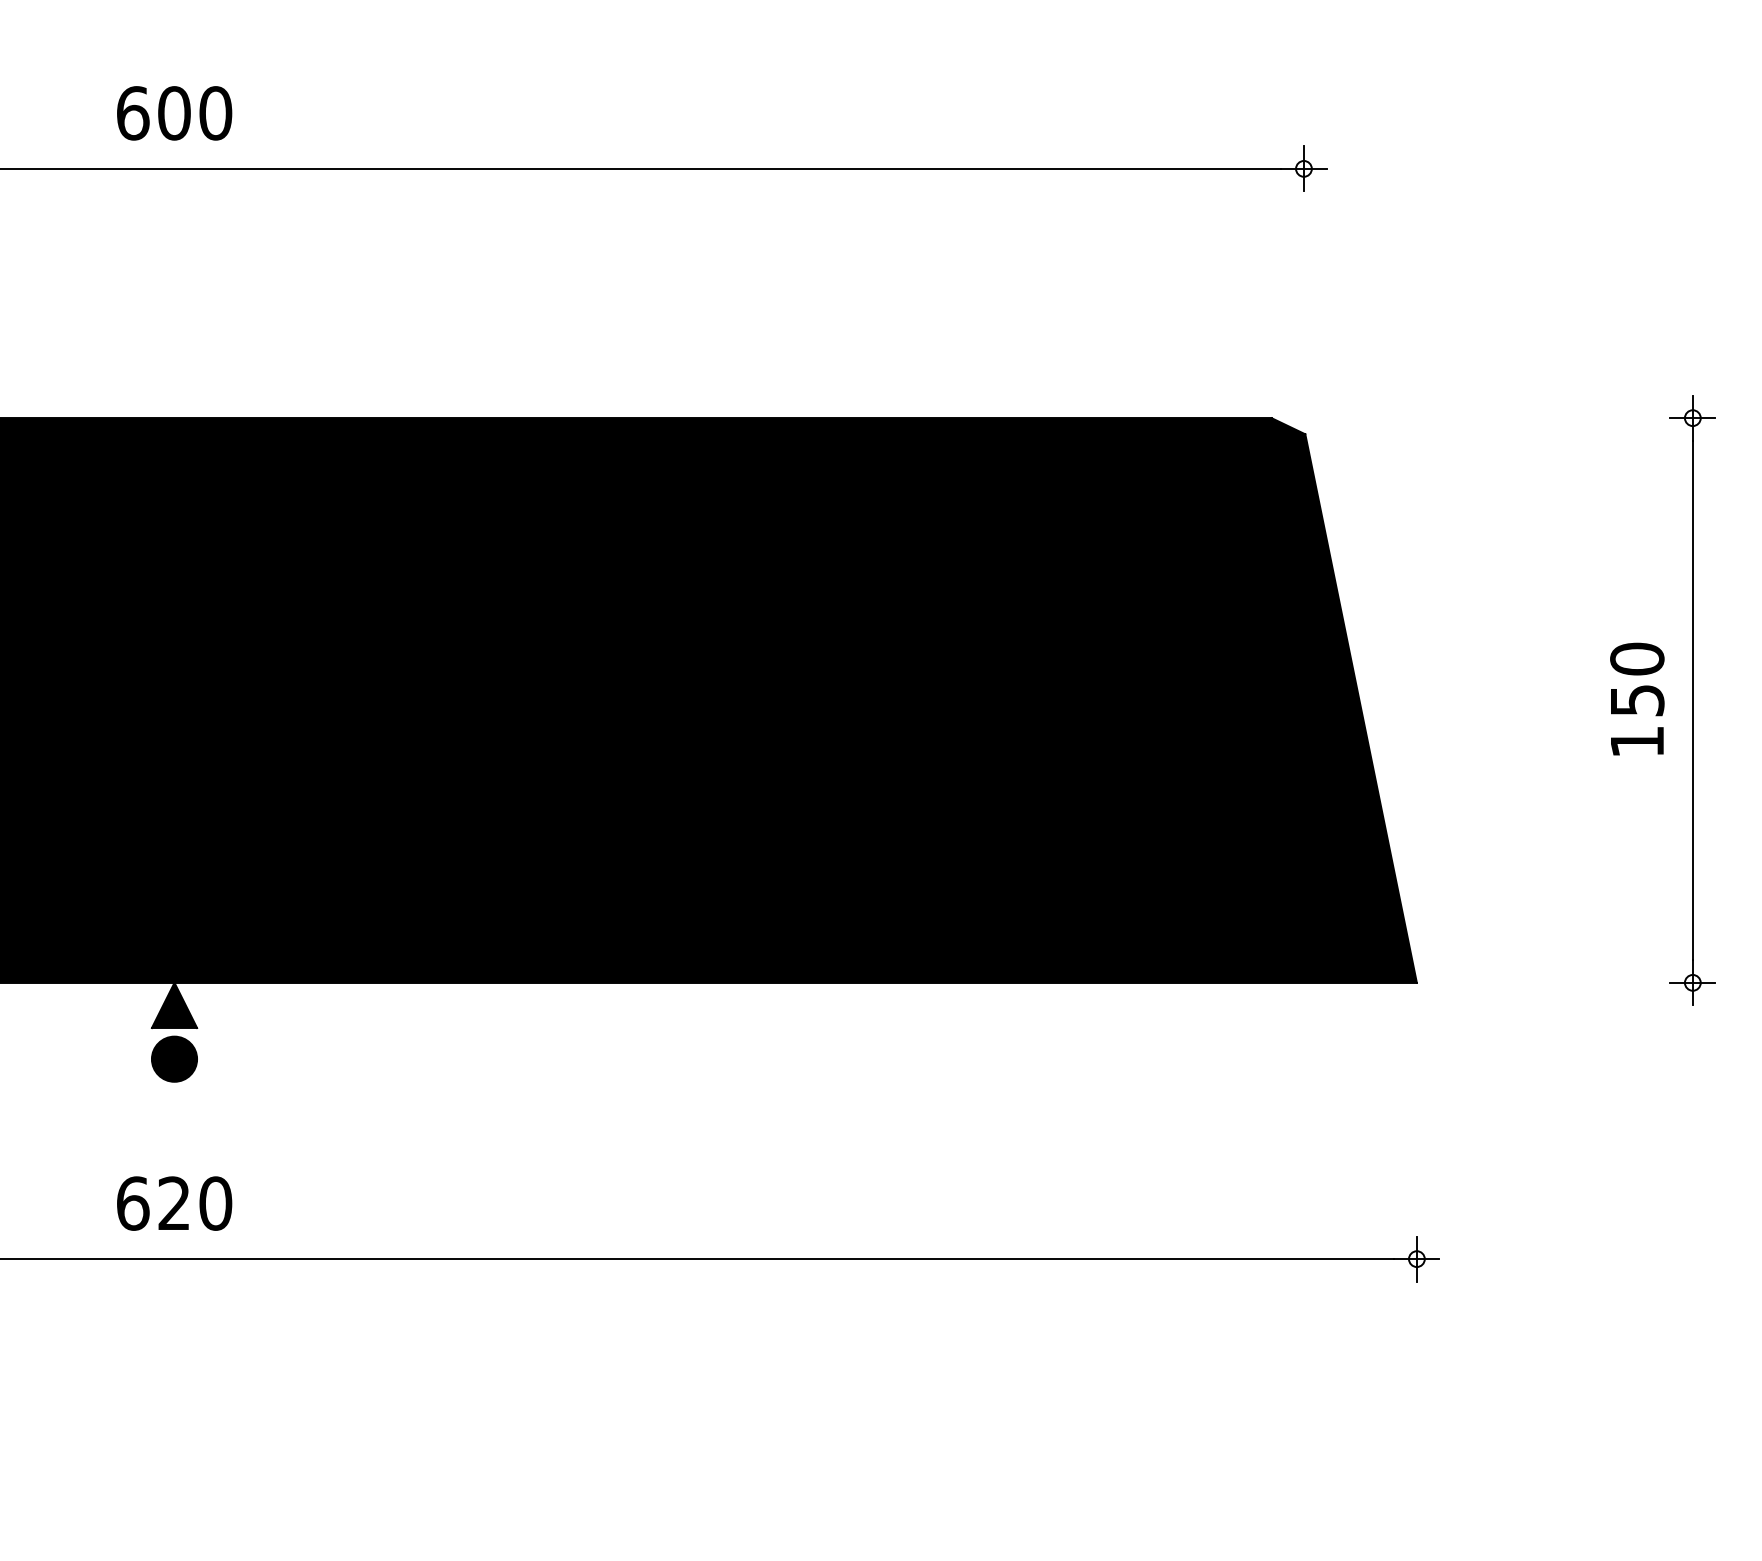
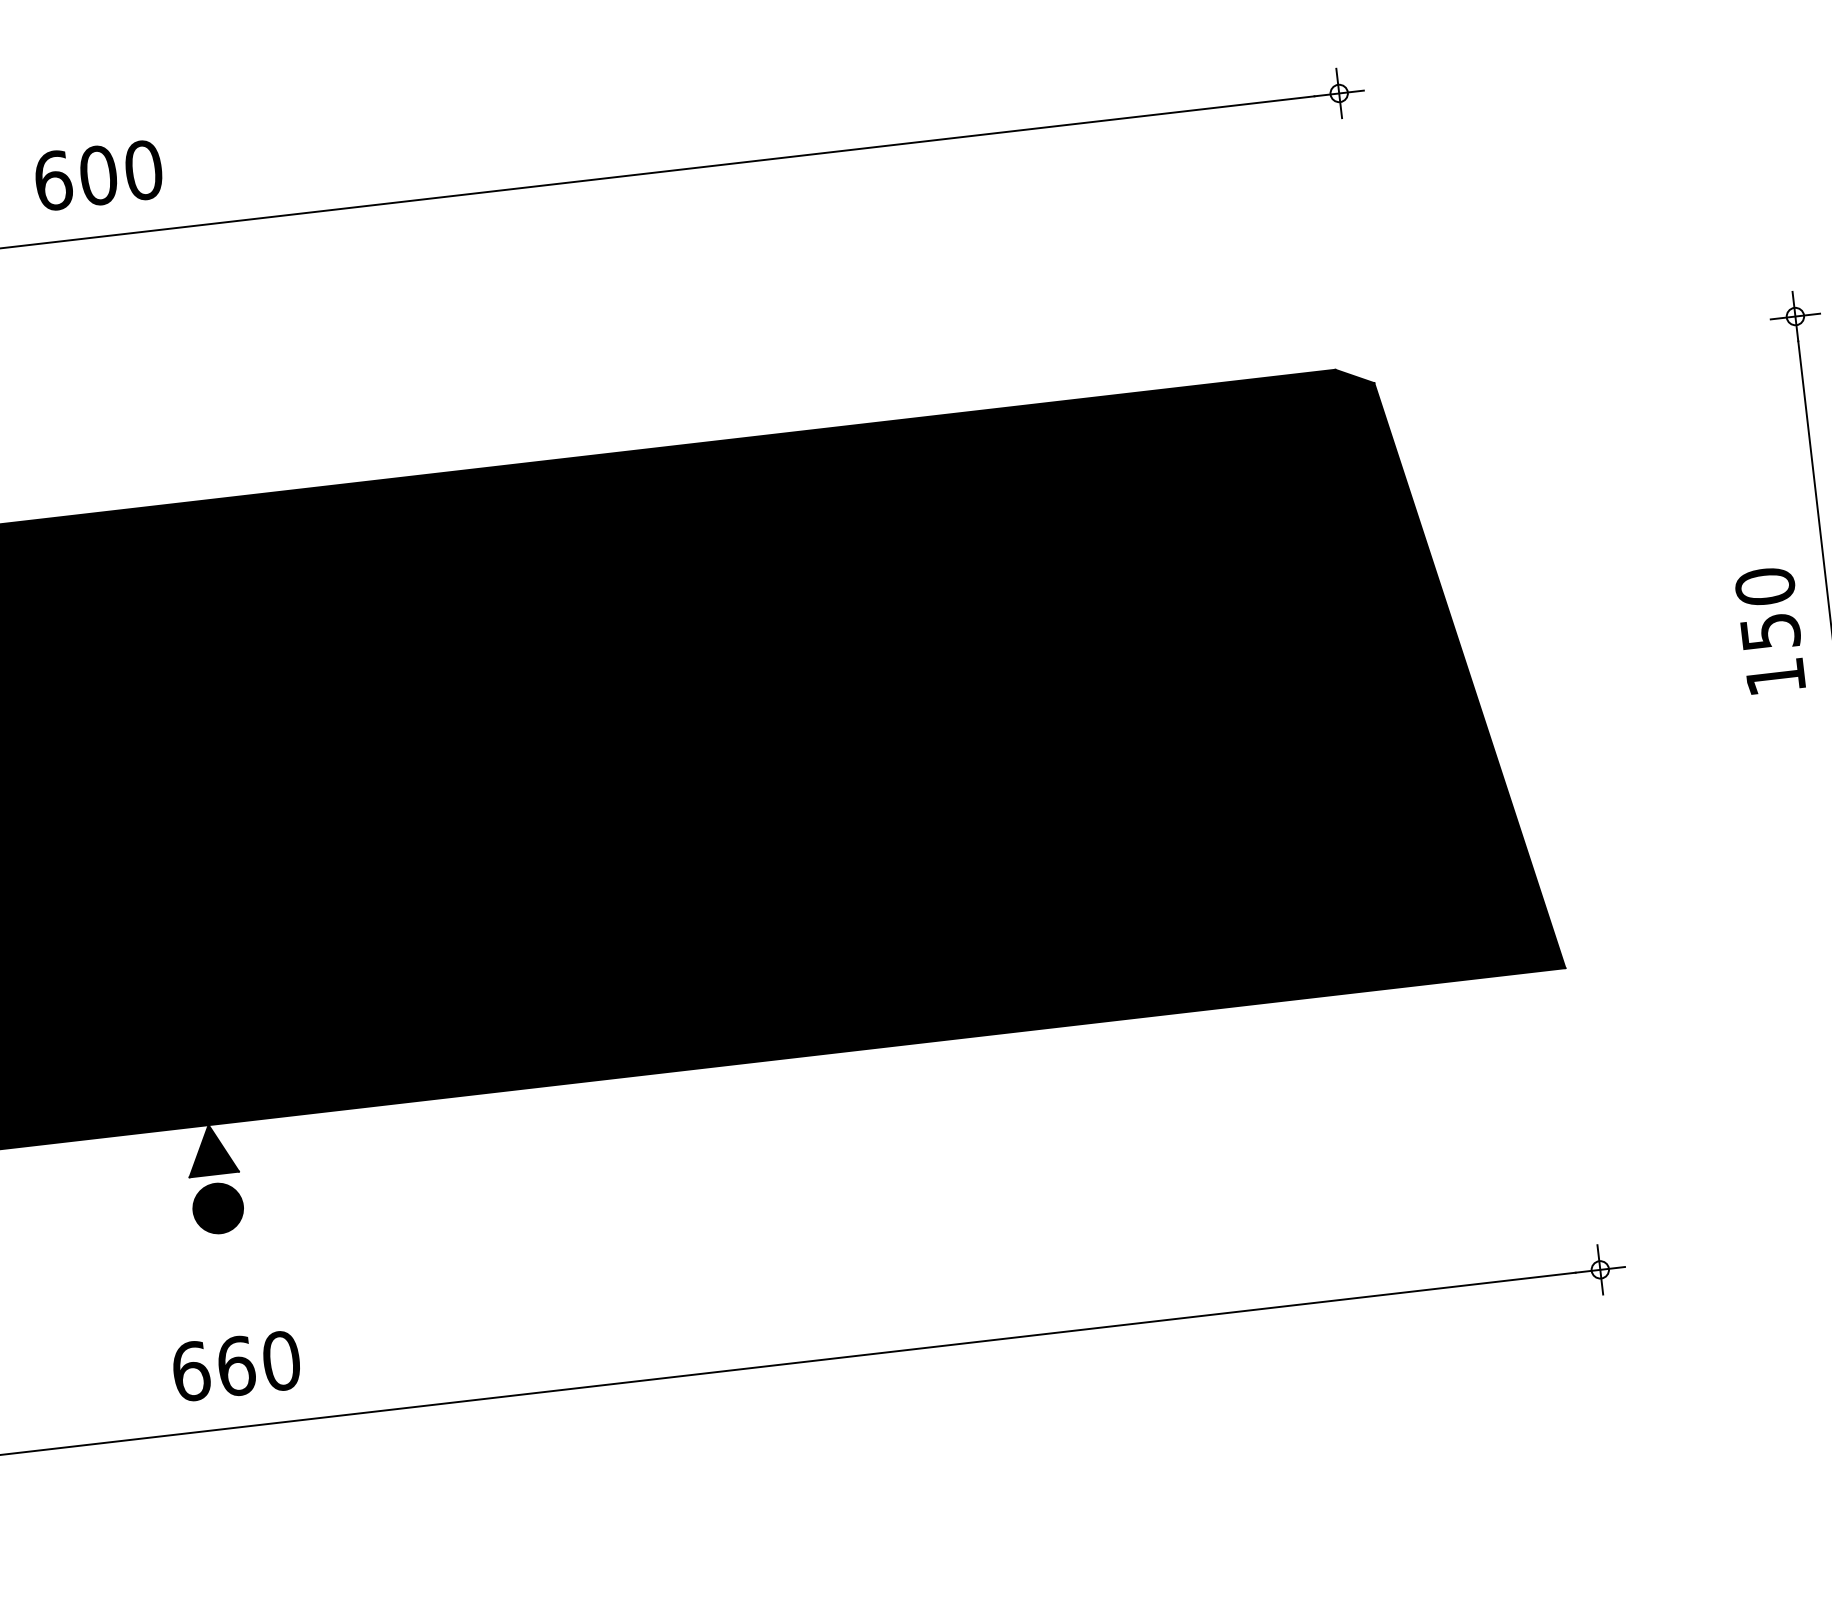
text: (174, 1203) -> (236, 1366), 620 -> 660

